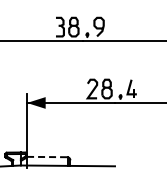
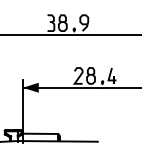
line: (47, 157) -> (40, 134), dashed -> solid

